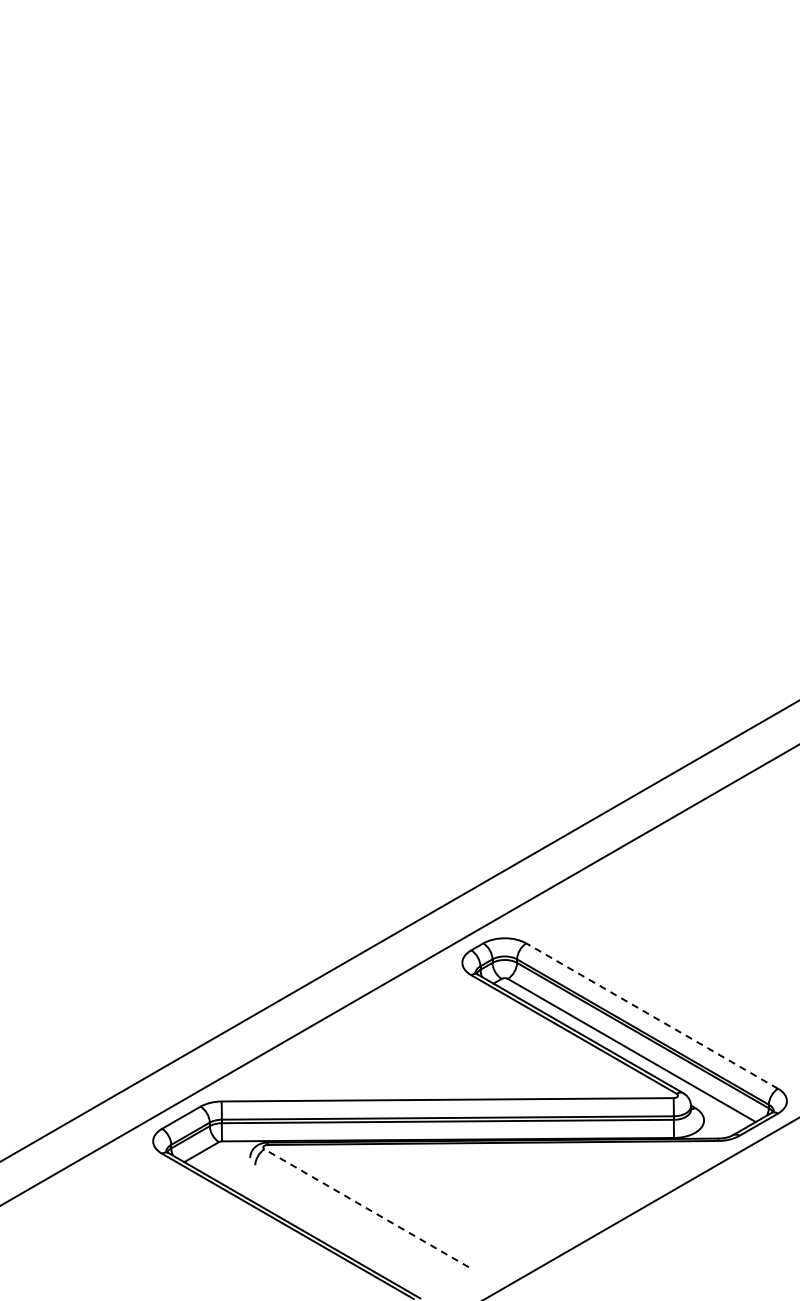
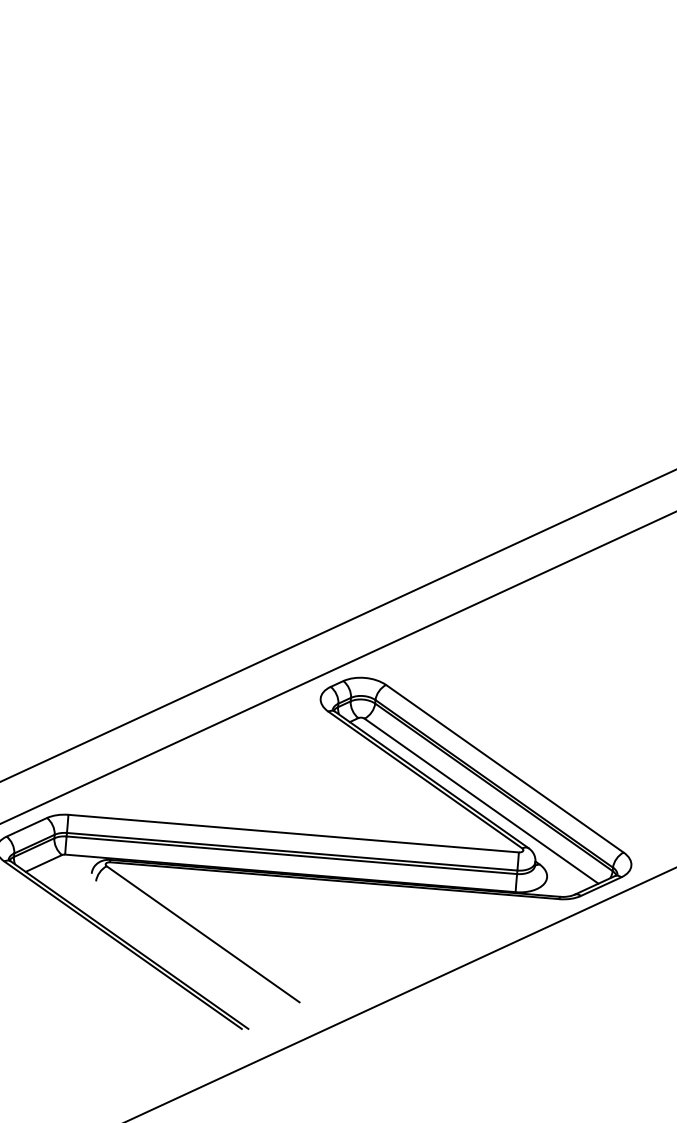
line: (651, 1015) -> (504, 768), dashed -> solid
line: (366, 1208) -> (202, 934), dashed -> solid

